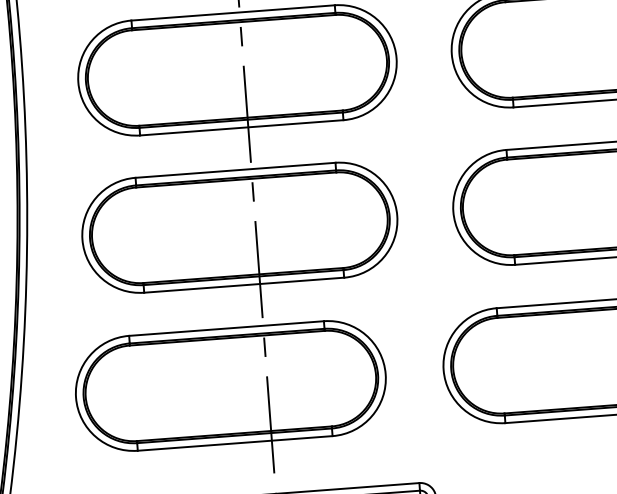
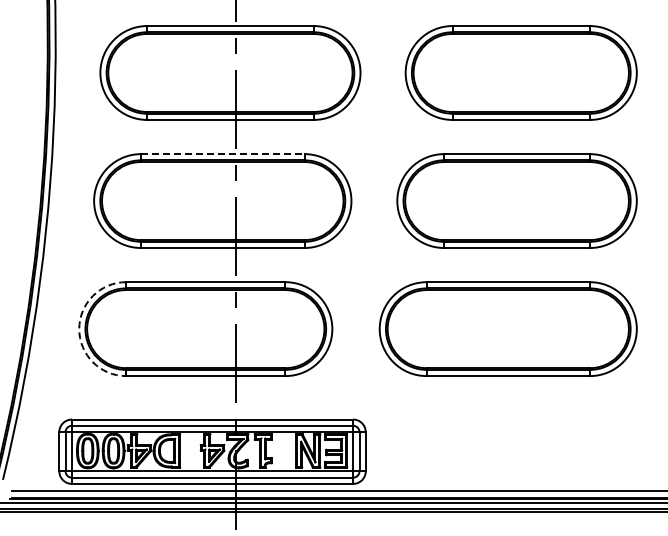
line: (235, 170) -> (222, 154), solid -> dashed
arc: (76, 398) -> (79, 329), solid -> dashed

